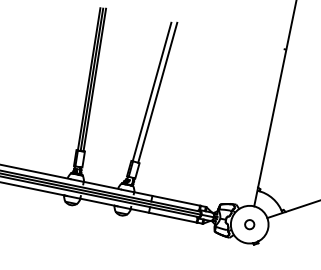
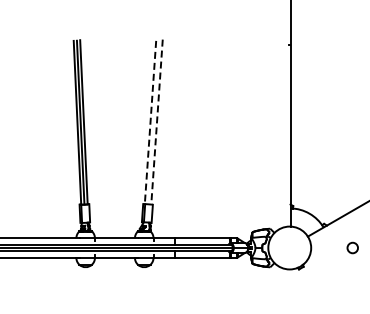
line: (152, 92) -> (150, 122), solid -> dashed
line: (158, 93) -> (157, 122), solid -> dashed
circle: (249, 224) -> (352, 247), moved

